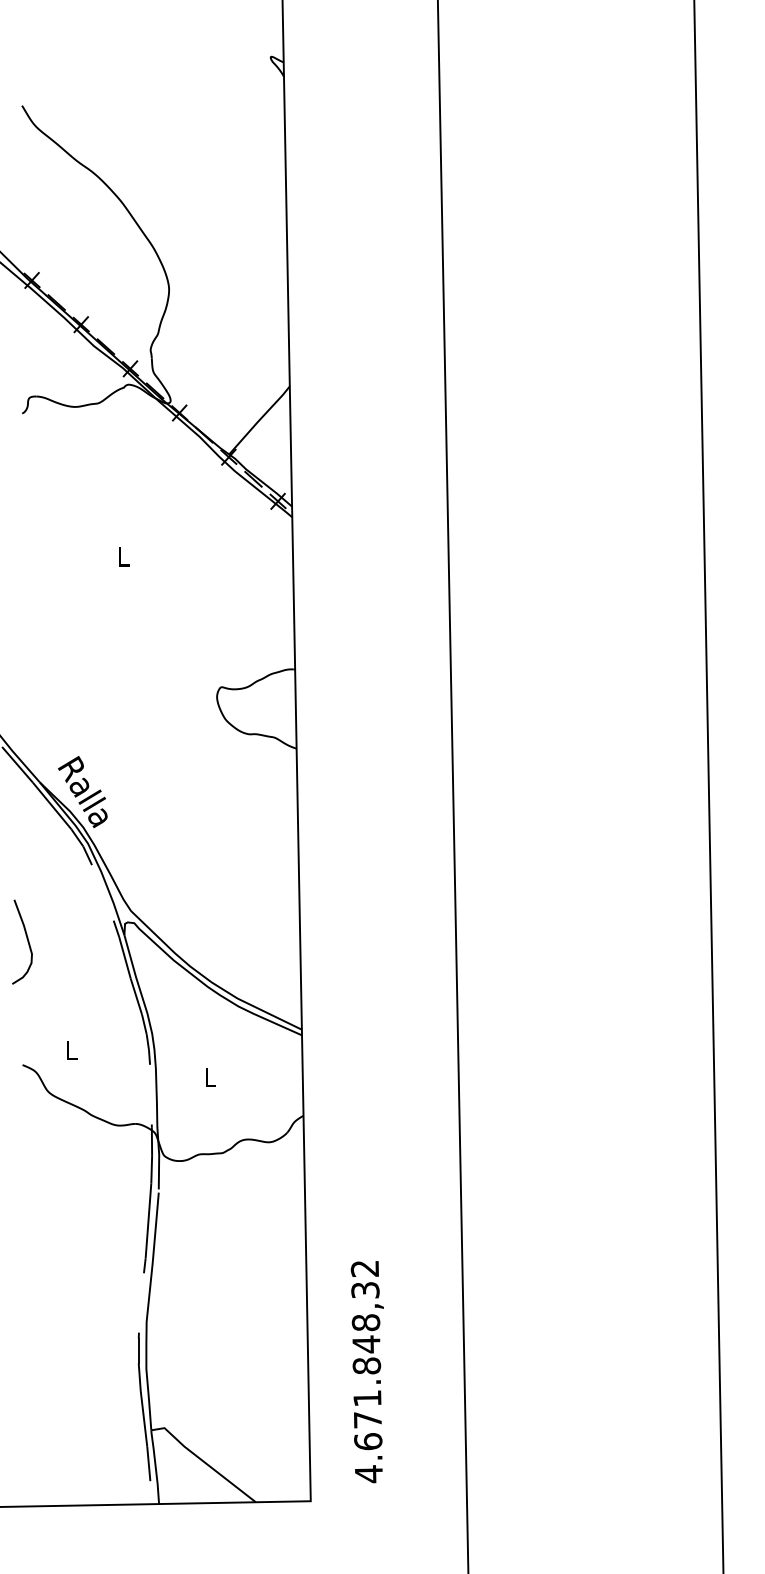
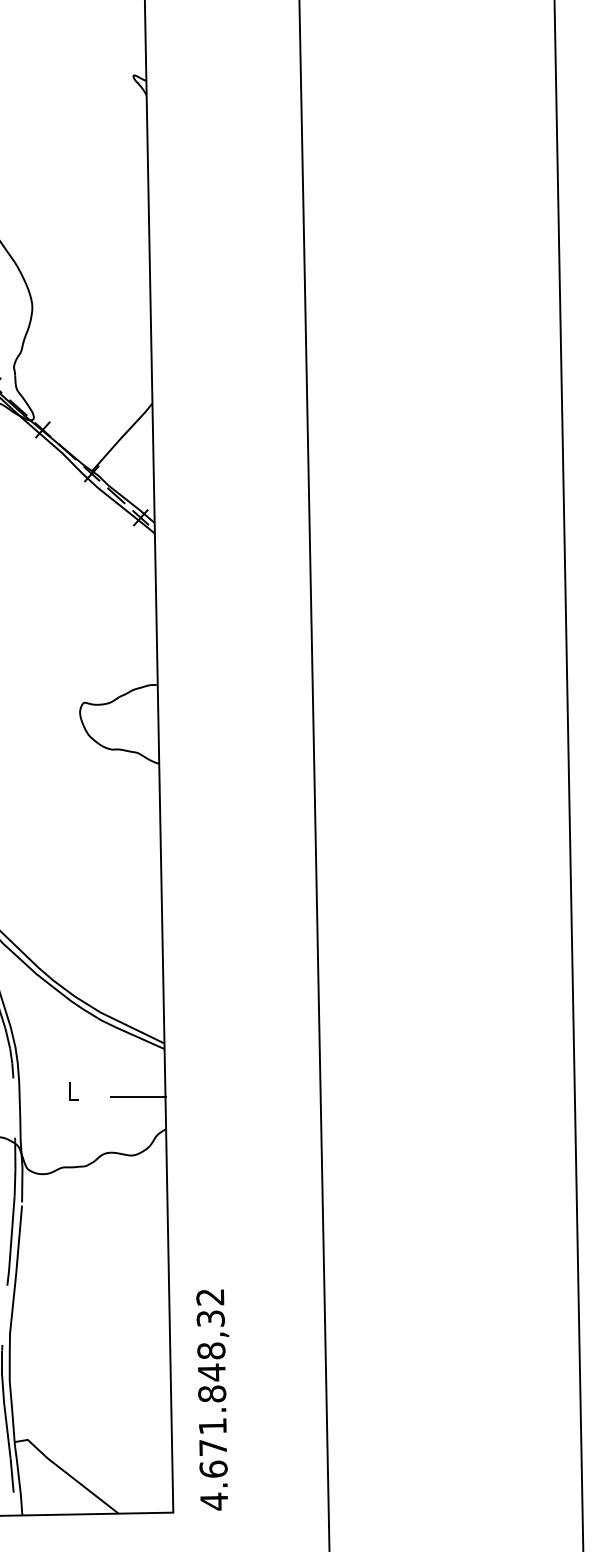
line: (274, 1083) -> (137, 1097), added
text: (366, 1372) -> (211, 1400), moved

